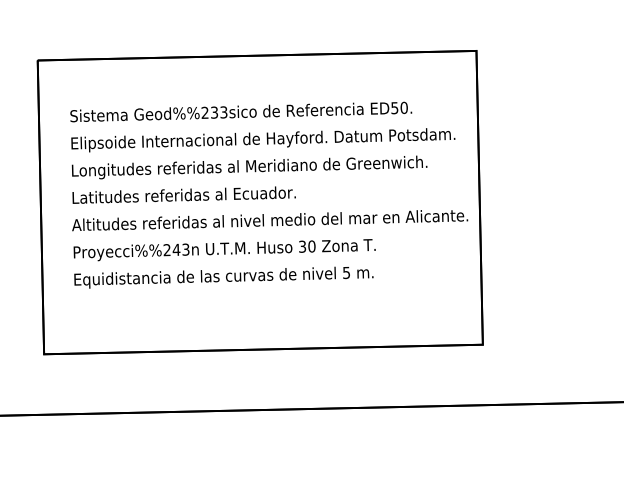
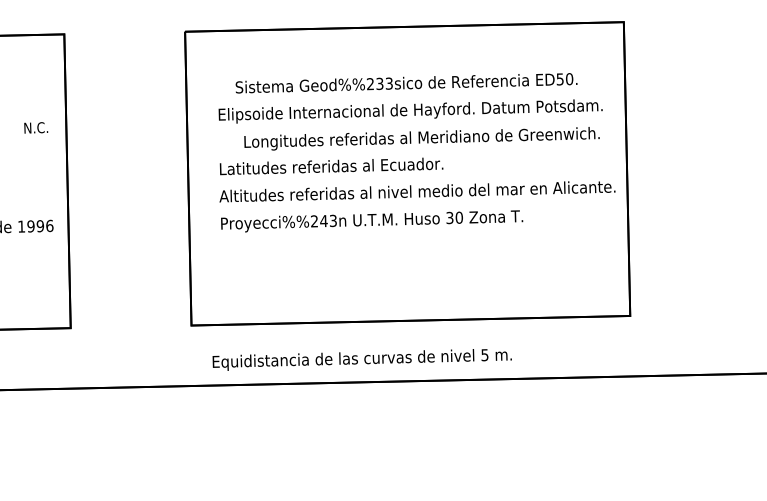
text: (241, 112) -> (406, 83), moved
text: (249, 167) -> (421, 138), moved
text: (223, 277) -> (361, 359), moved

